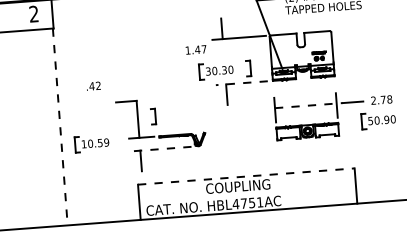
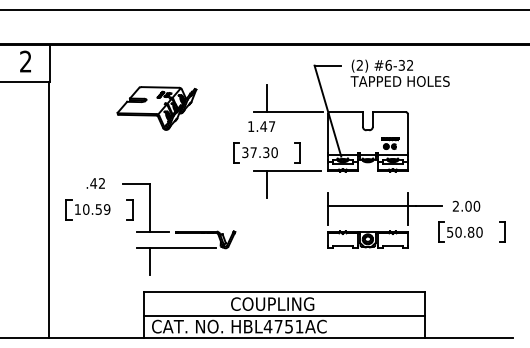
part: (137, 42) -> (156, 108), added
text: (196, 49) -> (261, 126), moved
text: (214, 70) -> (253, 152), 30.30 -> 37.30
line: (241, 83) -> (287, 171), dashed -> solid
text: (93, 86) -> (95, 183), moved
text: (386, 99) -> (472, 205), 2.78 -> 2.00
line: (308, 105) -> (371, 206), dashed -> solid
part: (153, 116) -> (129, 209), moved
text: (386, 119) -> (470, 232), 50.90 -> 50.80
line: (60, 126) -> (48, 209), dashed -> solid
part: (91, 143) -> (87, 209), moved
line: (160, 149) -> (176, 248), dashed -> solid
line: (246, 176) -> (284, 291), dashed -> solid
line: (247, 194) -> (283, 315), added

